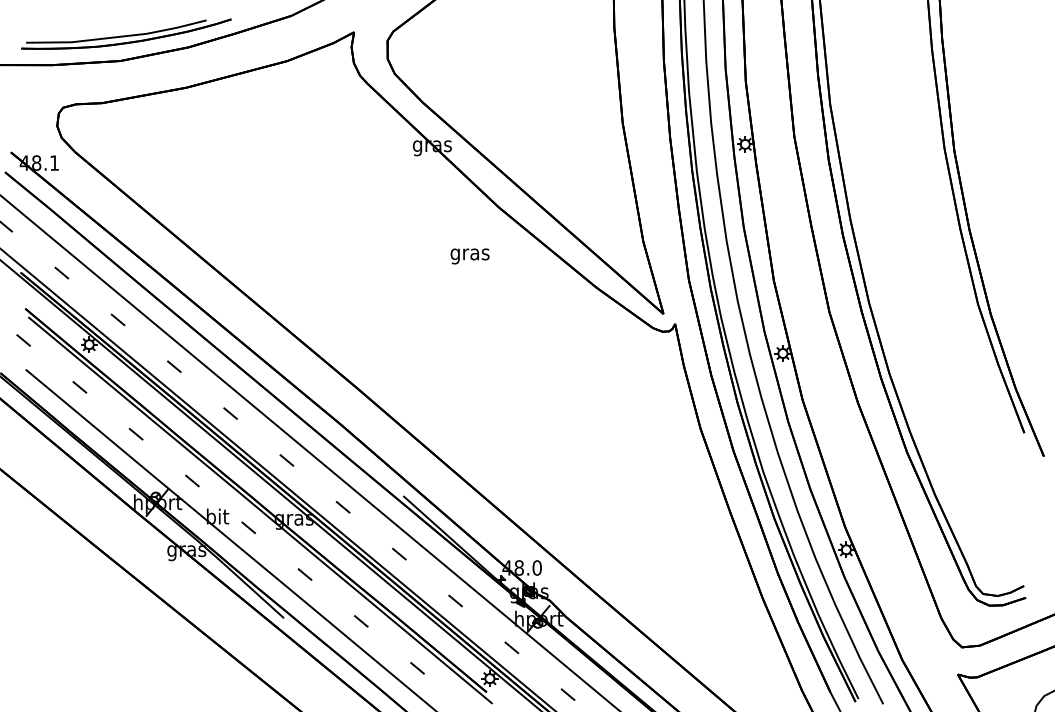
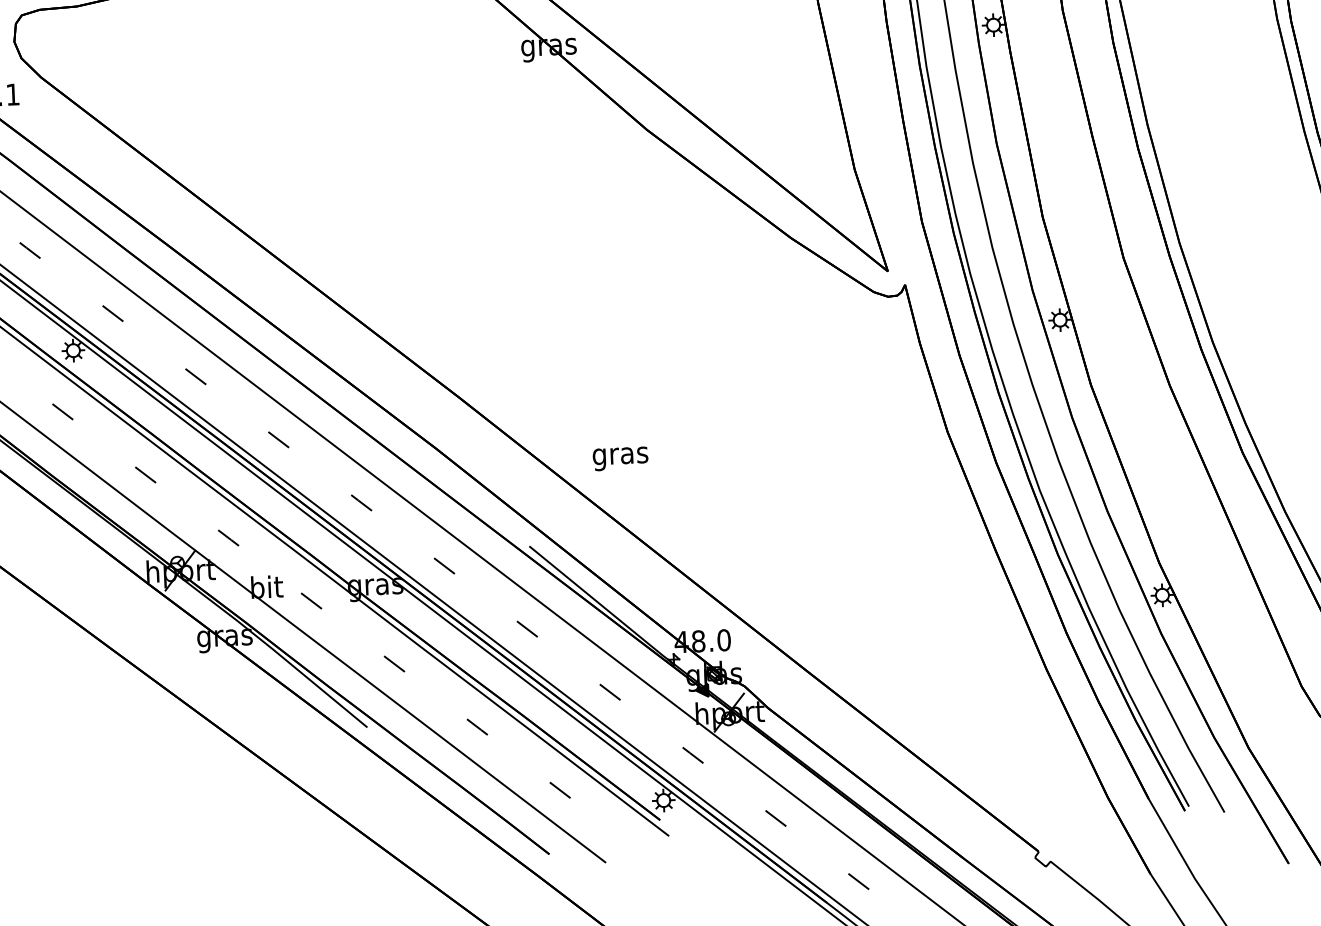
text: (469, 256) -> (619, 458), moved

